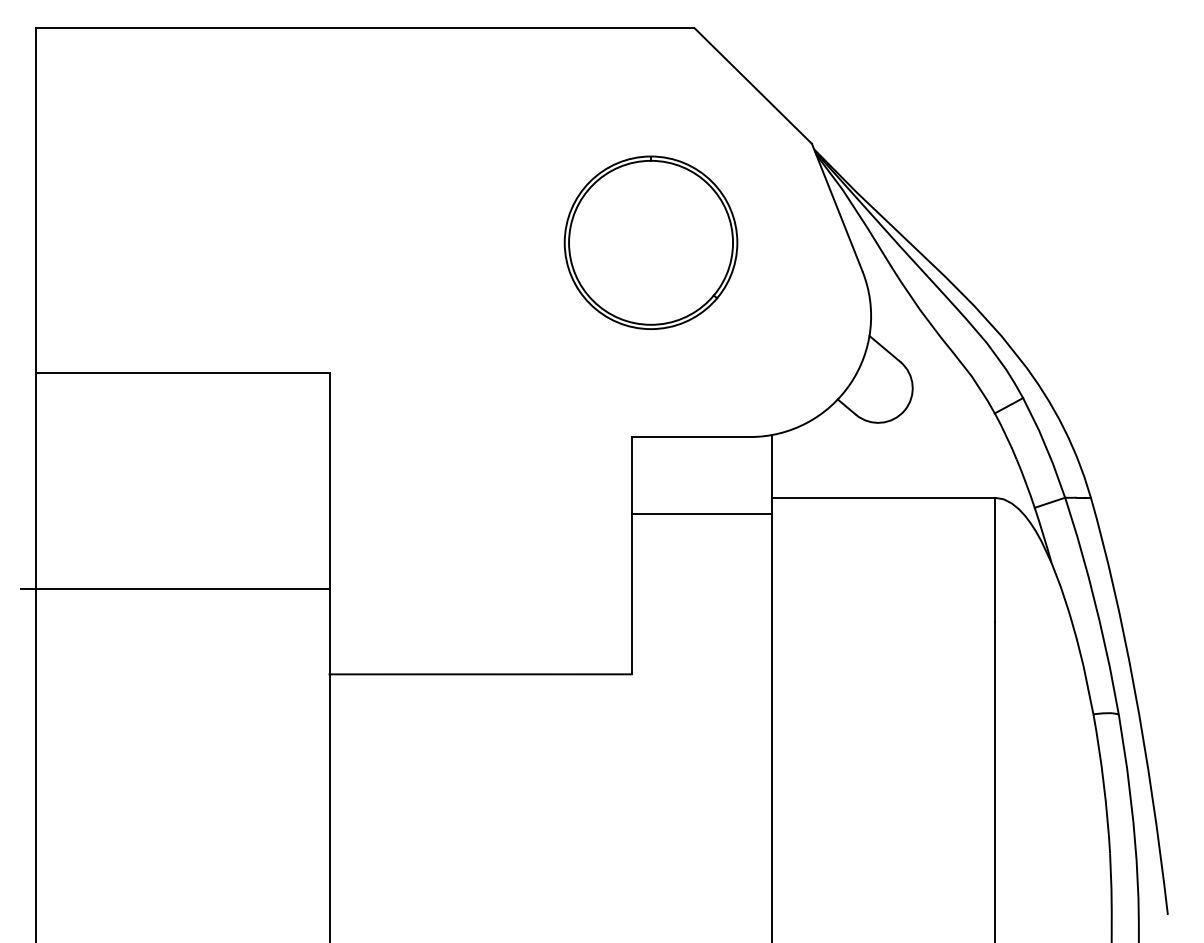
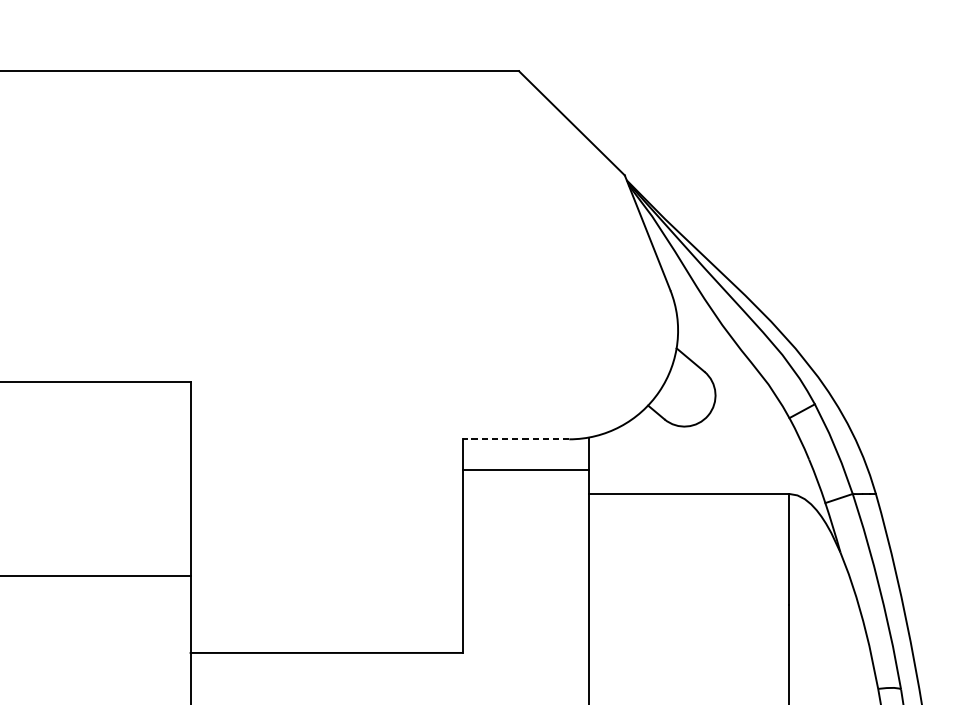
part: (650, 242) -> (479, 264), removed
line: (690, 437) -> (515, 439), solid -> dashed
line: (701, 513) -> (525, 470), moved

